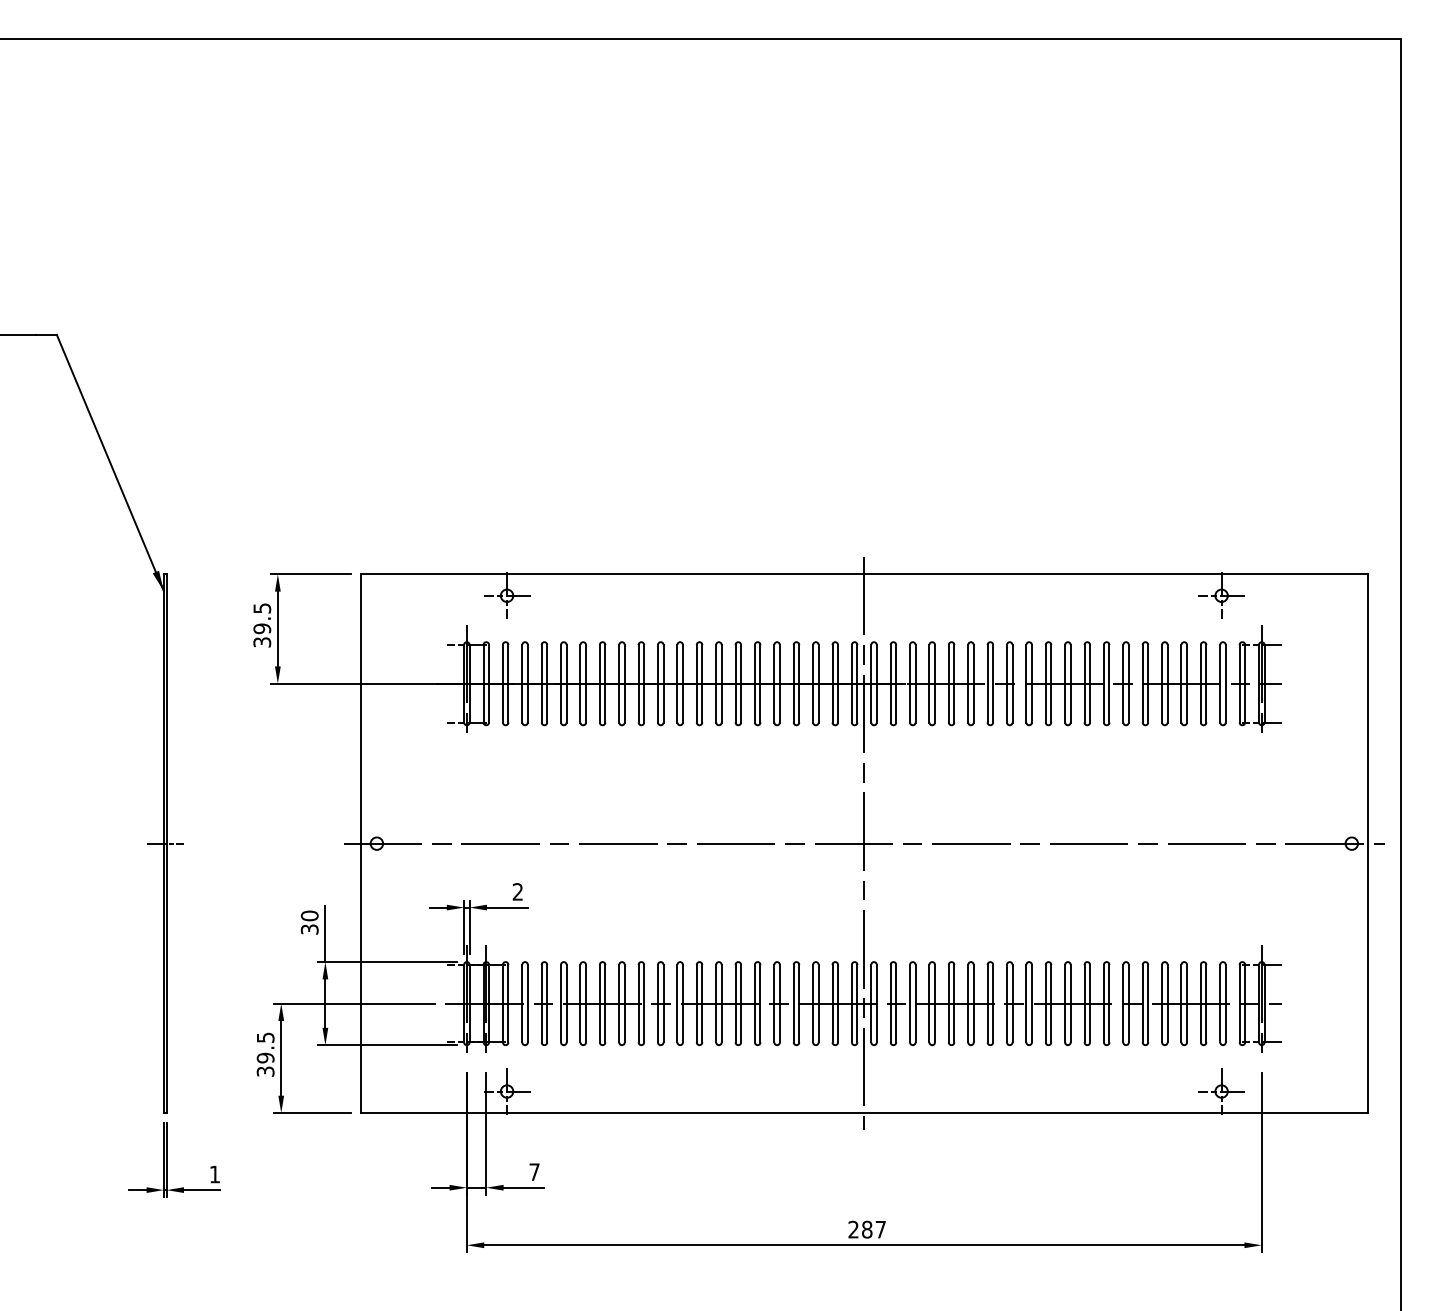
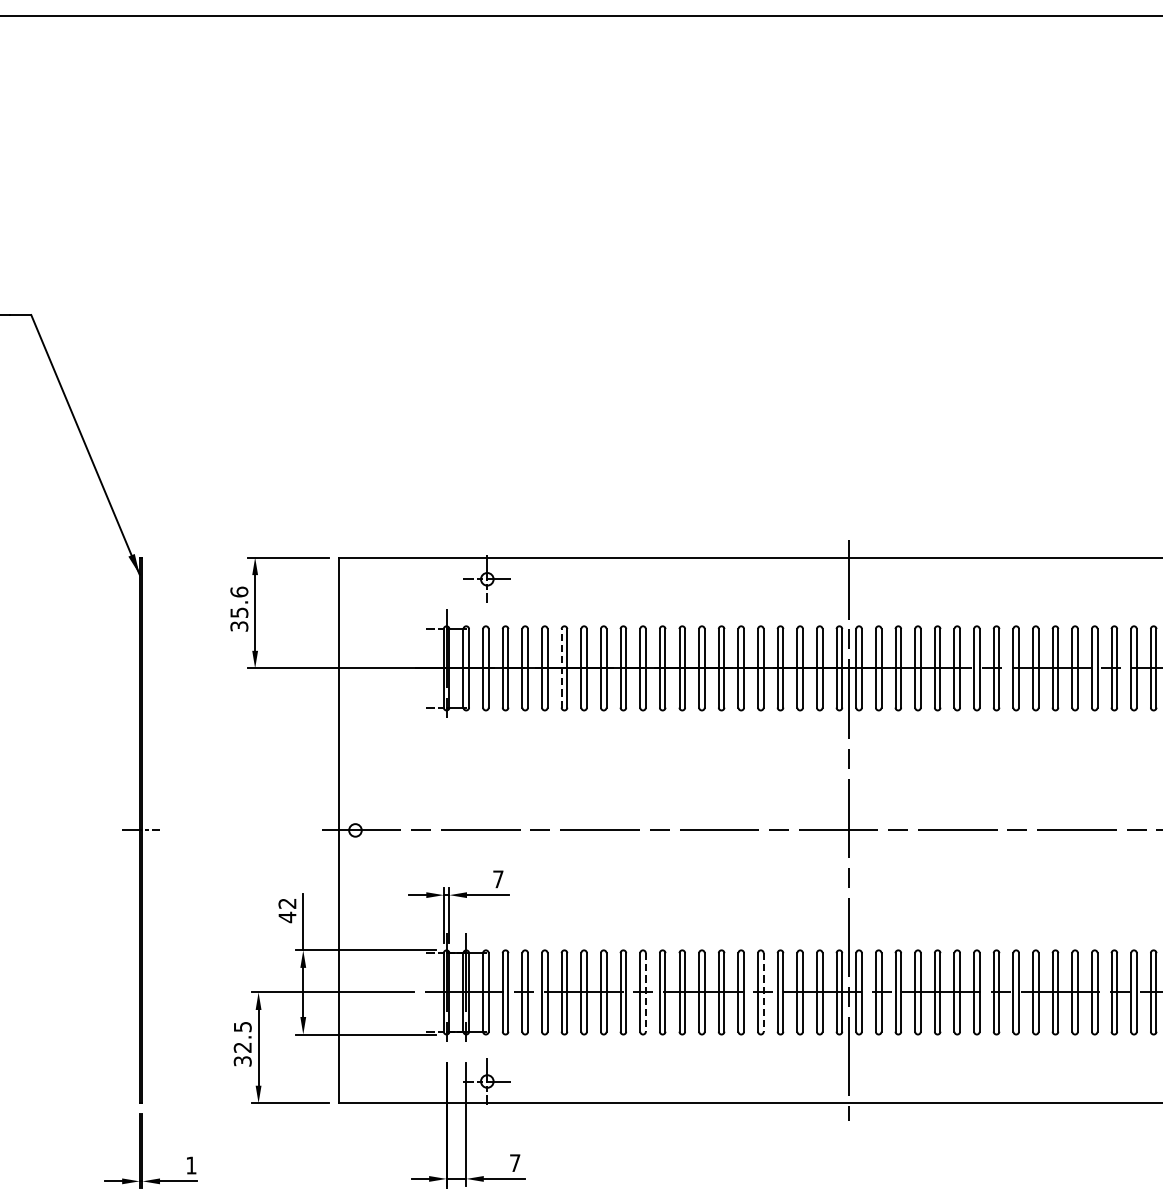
text: (262, 618) -> (239, 602), 39.5 -> 35.6
line: (580, 683) -> (561, 668), solid -> dashed
text: (517, 891) -> (497, 878), 2 -> 7
text: (309, 922) -> (287, 910), 30 -> 42
line: (663, 1003) -> (645, 992), solid -> dashed
line: (779, 1003) -> (763, 992), solid -> dashed
text: (265, 1057) -> (242, 1047), 39.5 -> 32.5

